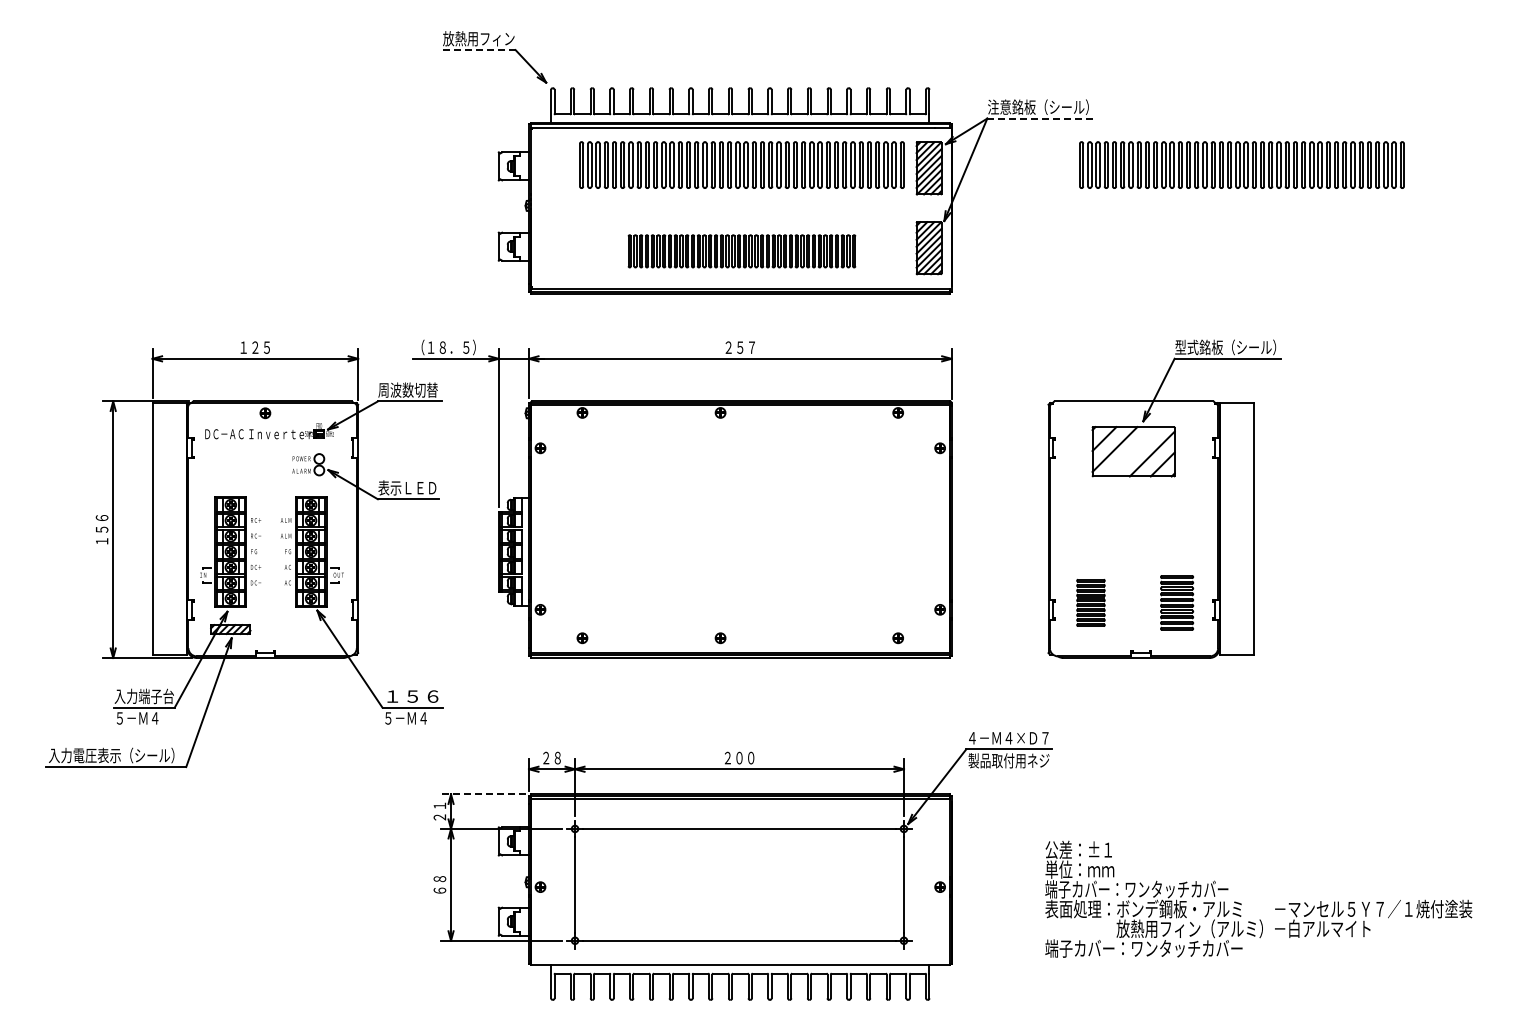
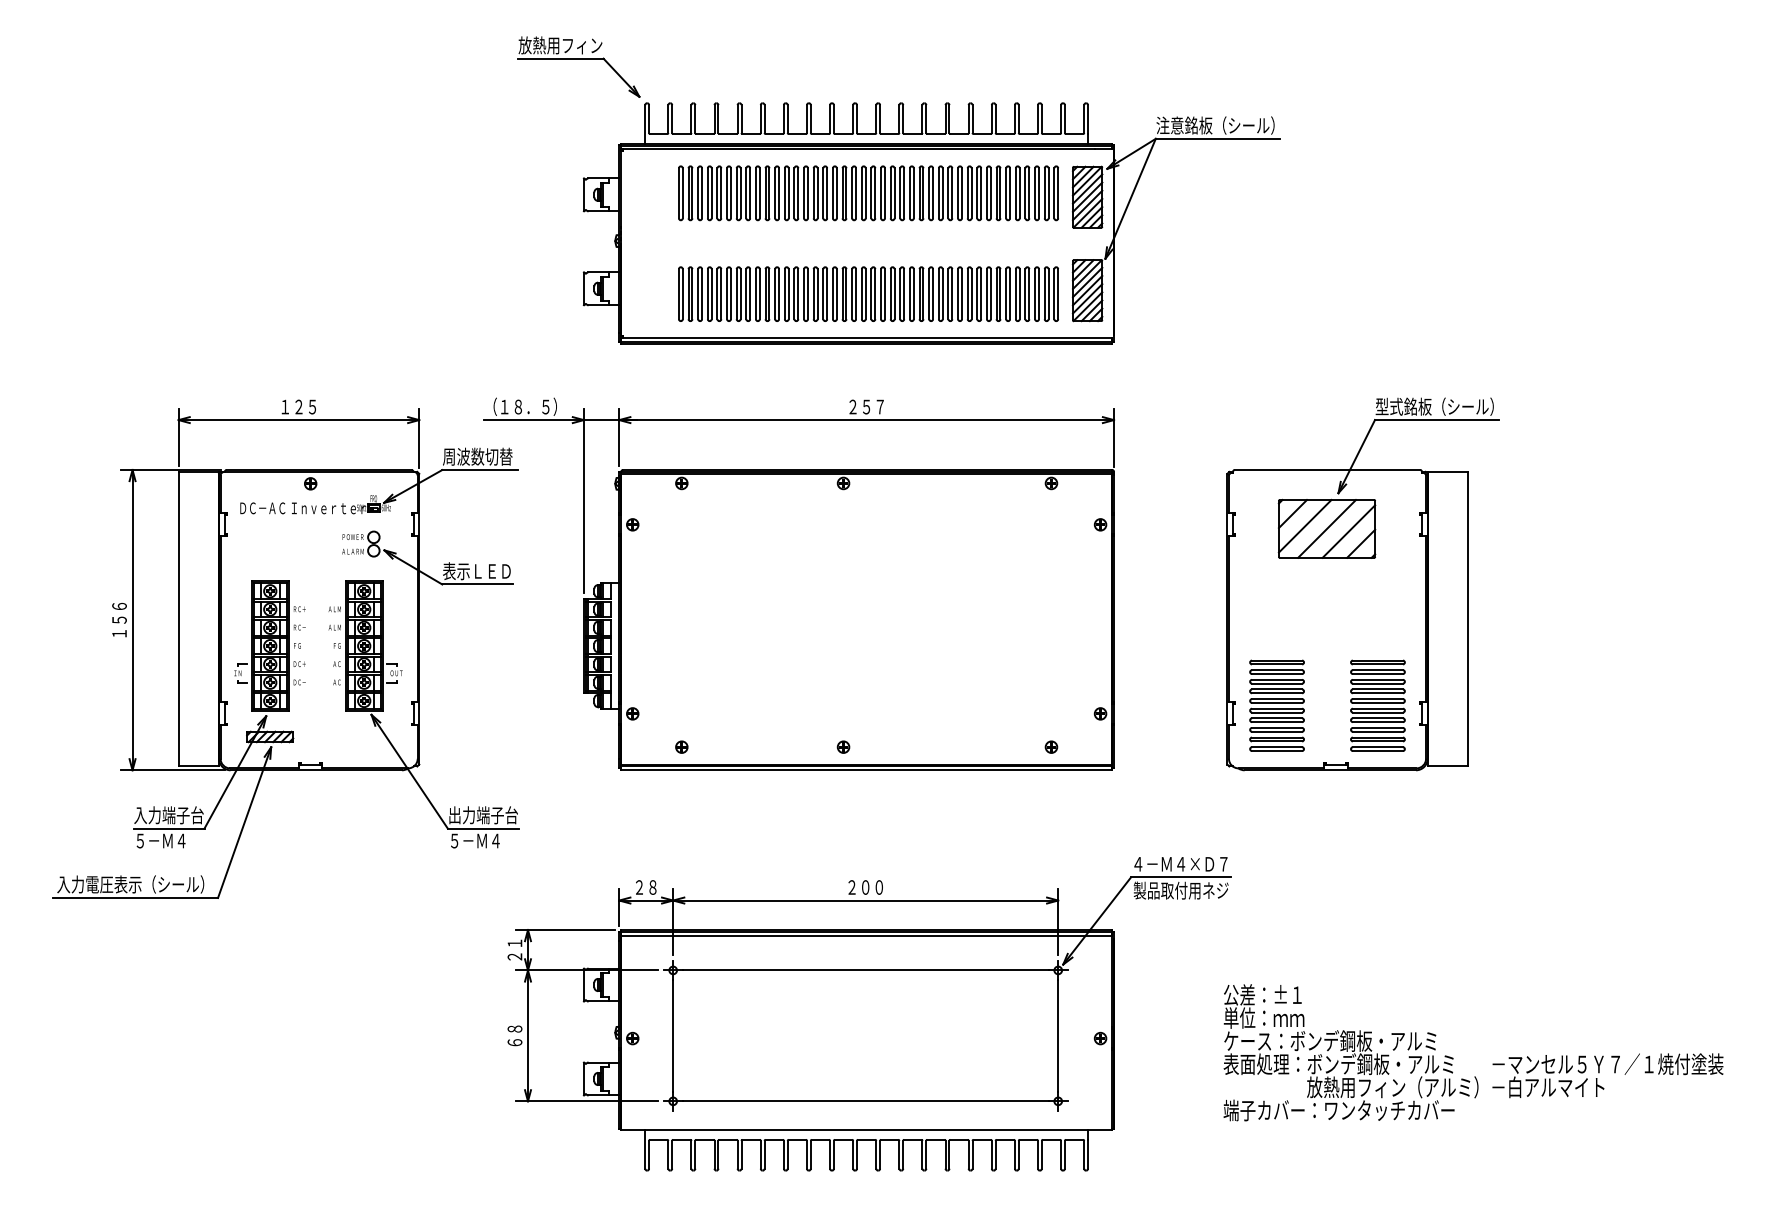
line: (479, 50) -> (561, 59), dashed -> solid
line: (1040, 118) -> (1218, 138), dashed -> solid
part: (1241, 164) -> (1453, 192), removed
part: (741, 251) -> (868, 294), size x1.43
line: (1133, 451) -> (1326, 528), added
part: (1090, 602) -> (1276, 705), size x1.67
part: (1176, 602) -> (1377, 705), size x1.43
text: (412, 696) -> (482, 815), １５６ -> 出力端子台
line: (482, 794) -> (564, 930), dashed -> solid
text: (1136, 889) -> (1330, 1041), 端子カバー：ワンタッチカバー -> ケース：ボンデ鋼板・アルミ

